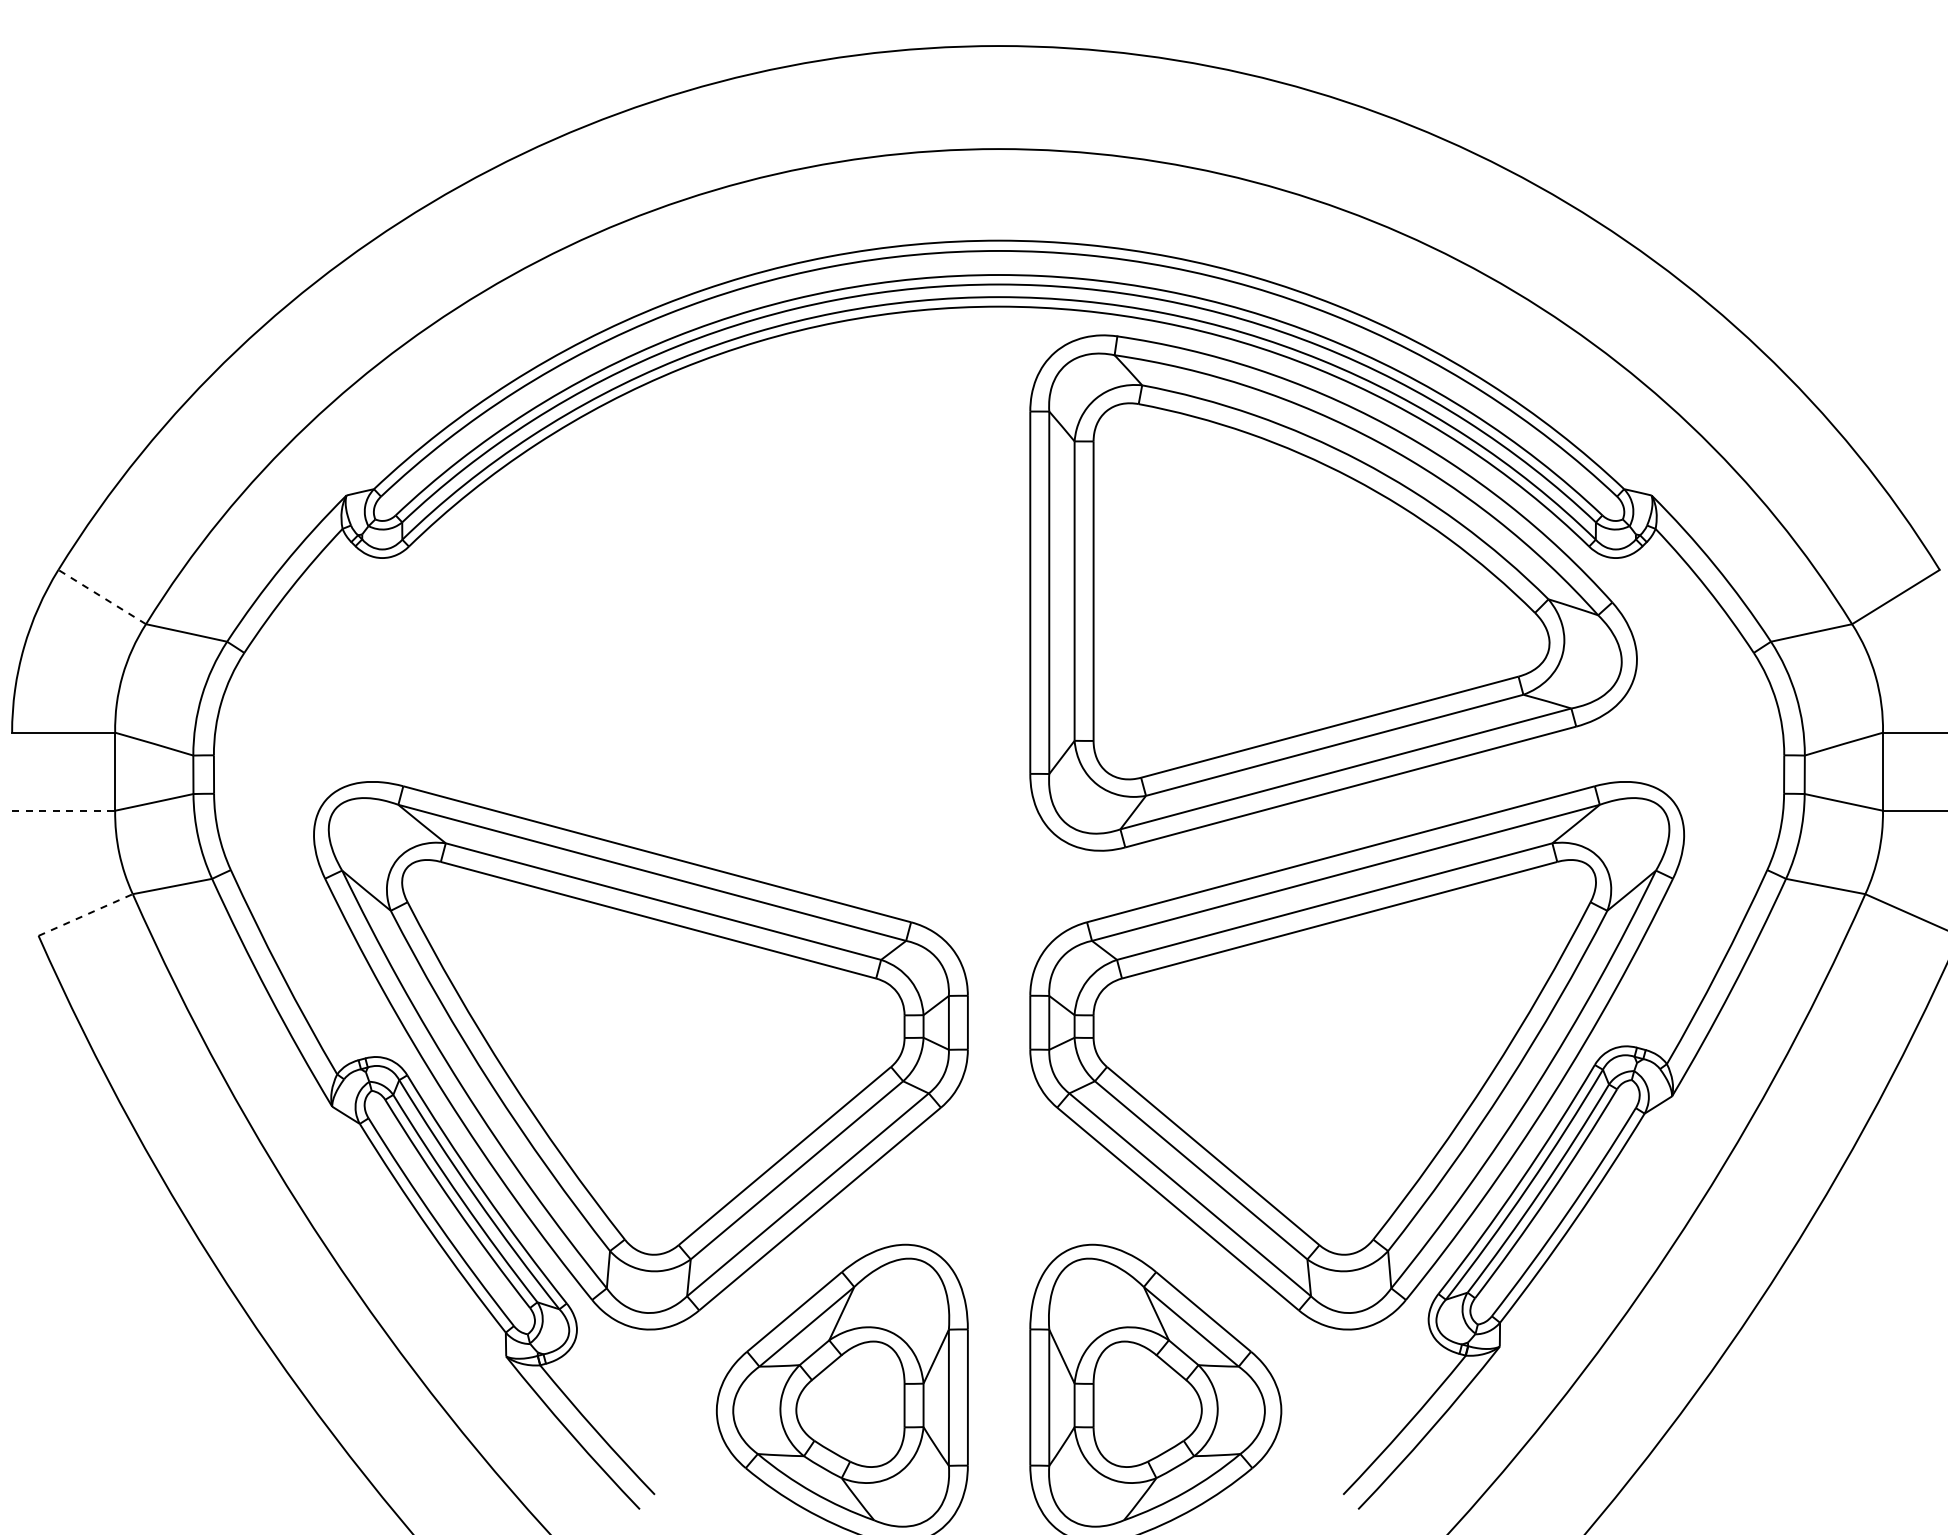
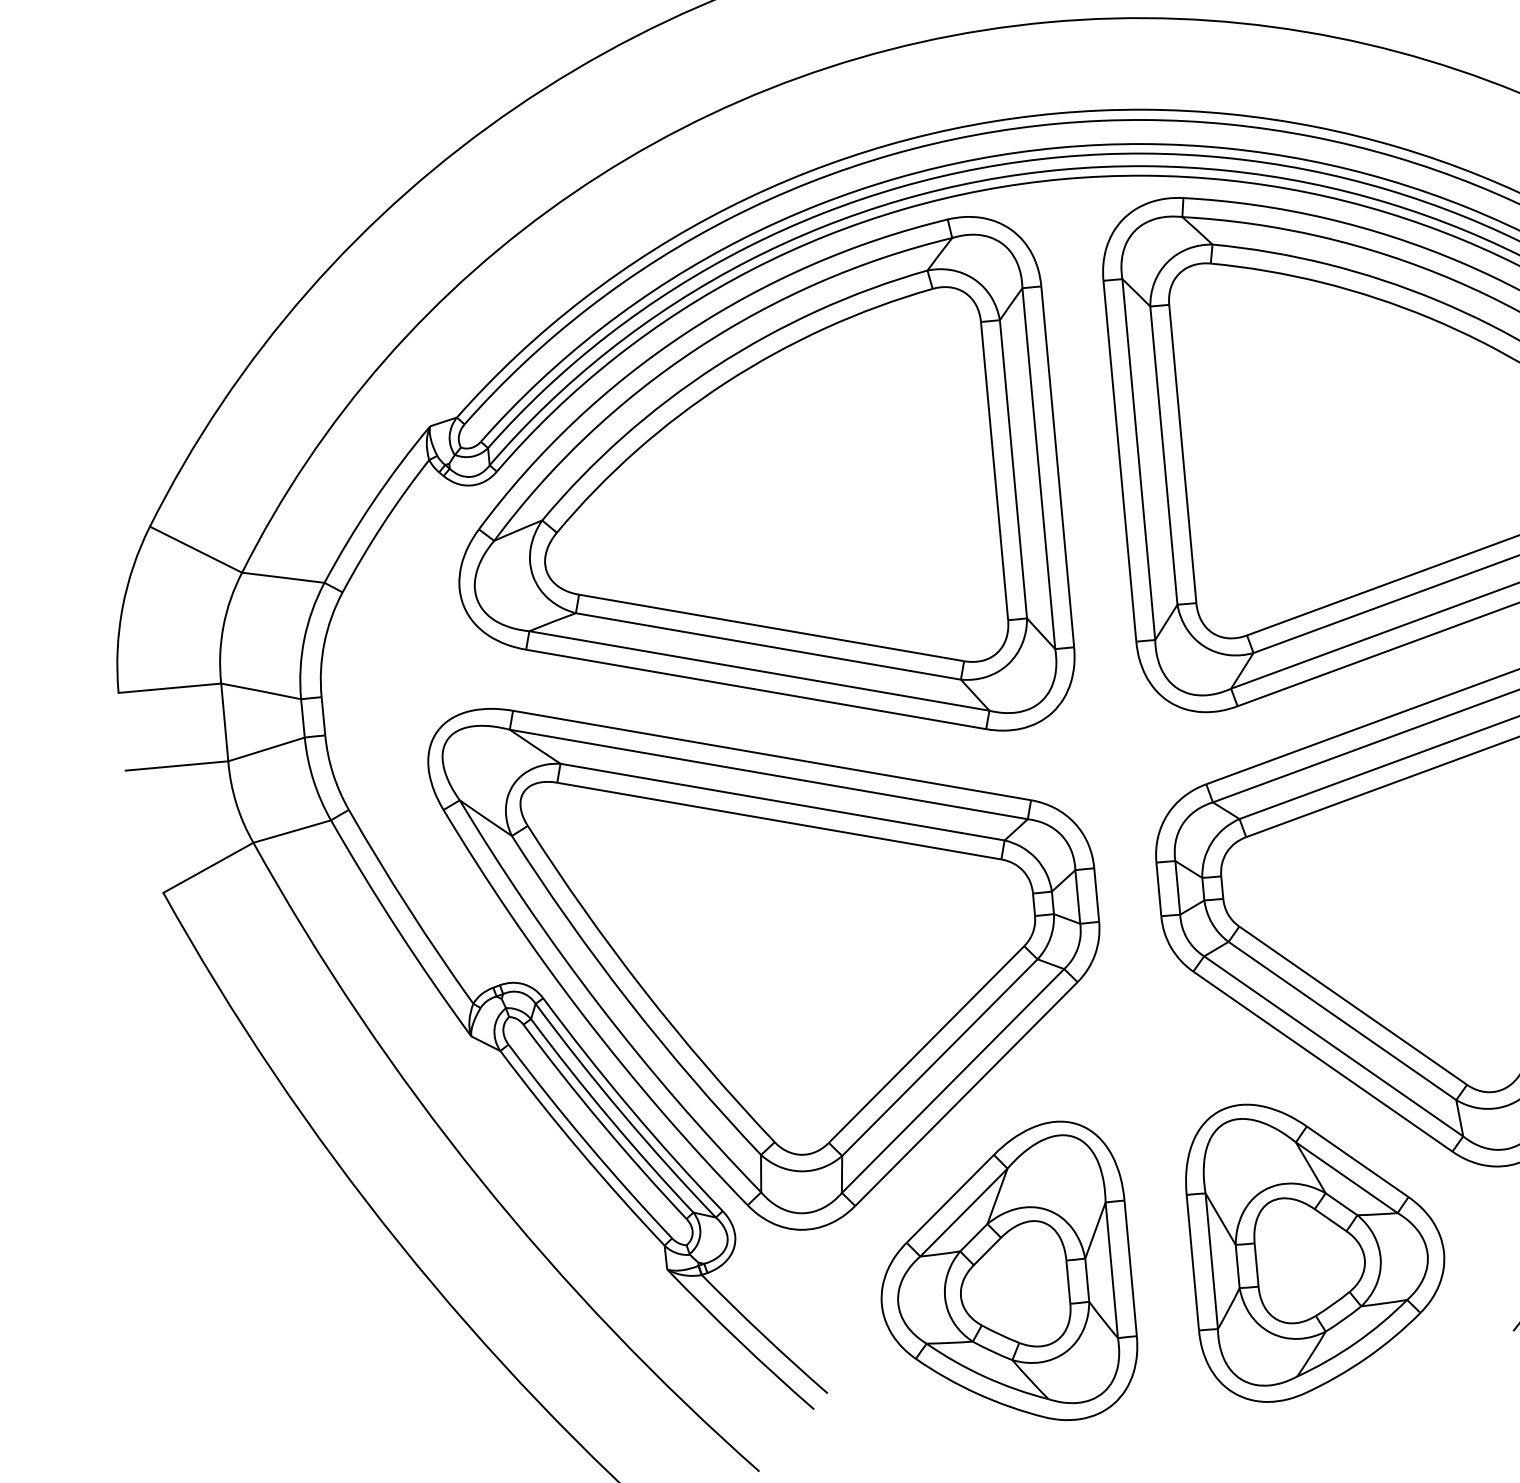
part: (664, 592) -> (755, 494), added
line: (102, 597) -> (196, 550), dashed -> solid
line: (63, 810) -> (176, 765), dashed -> solid
line: (85, 915) -> (208, 868), dashed -> solid

